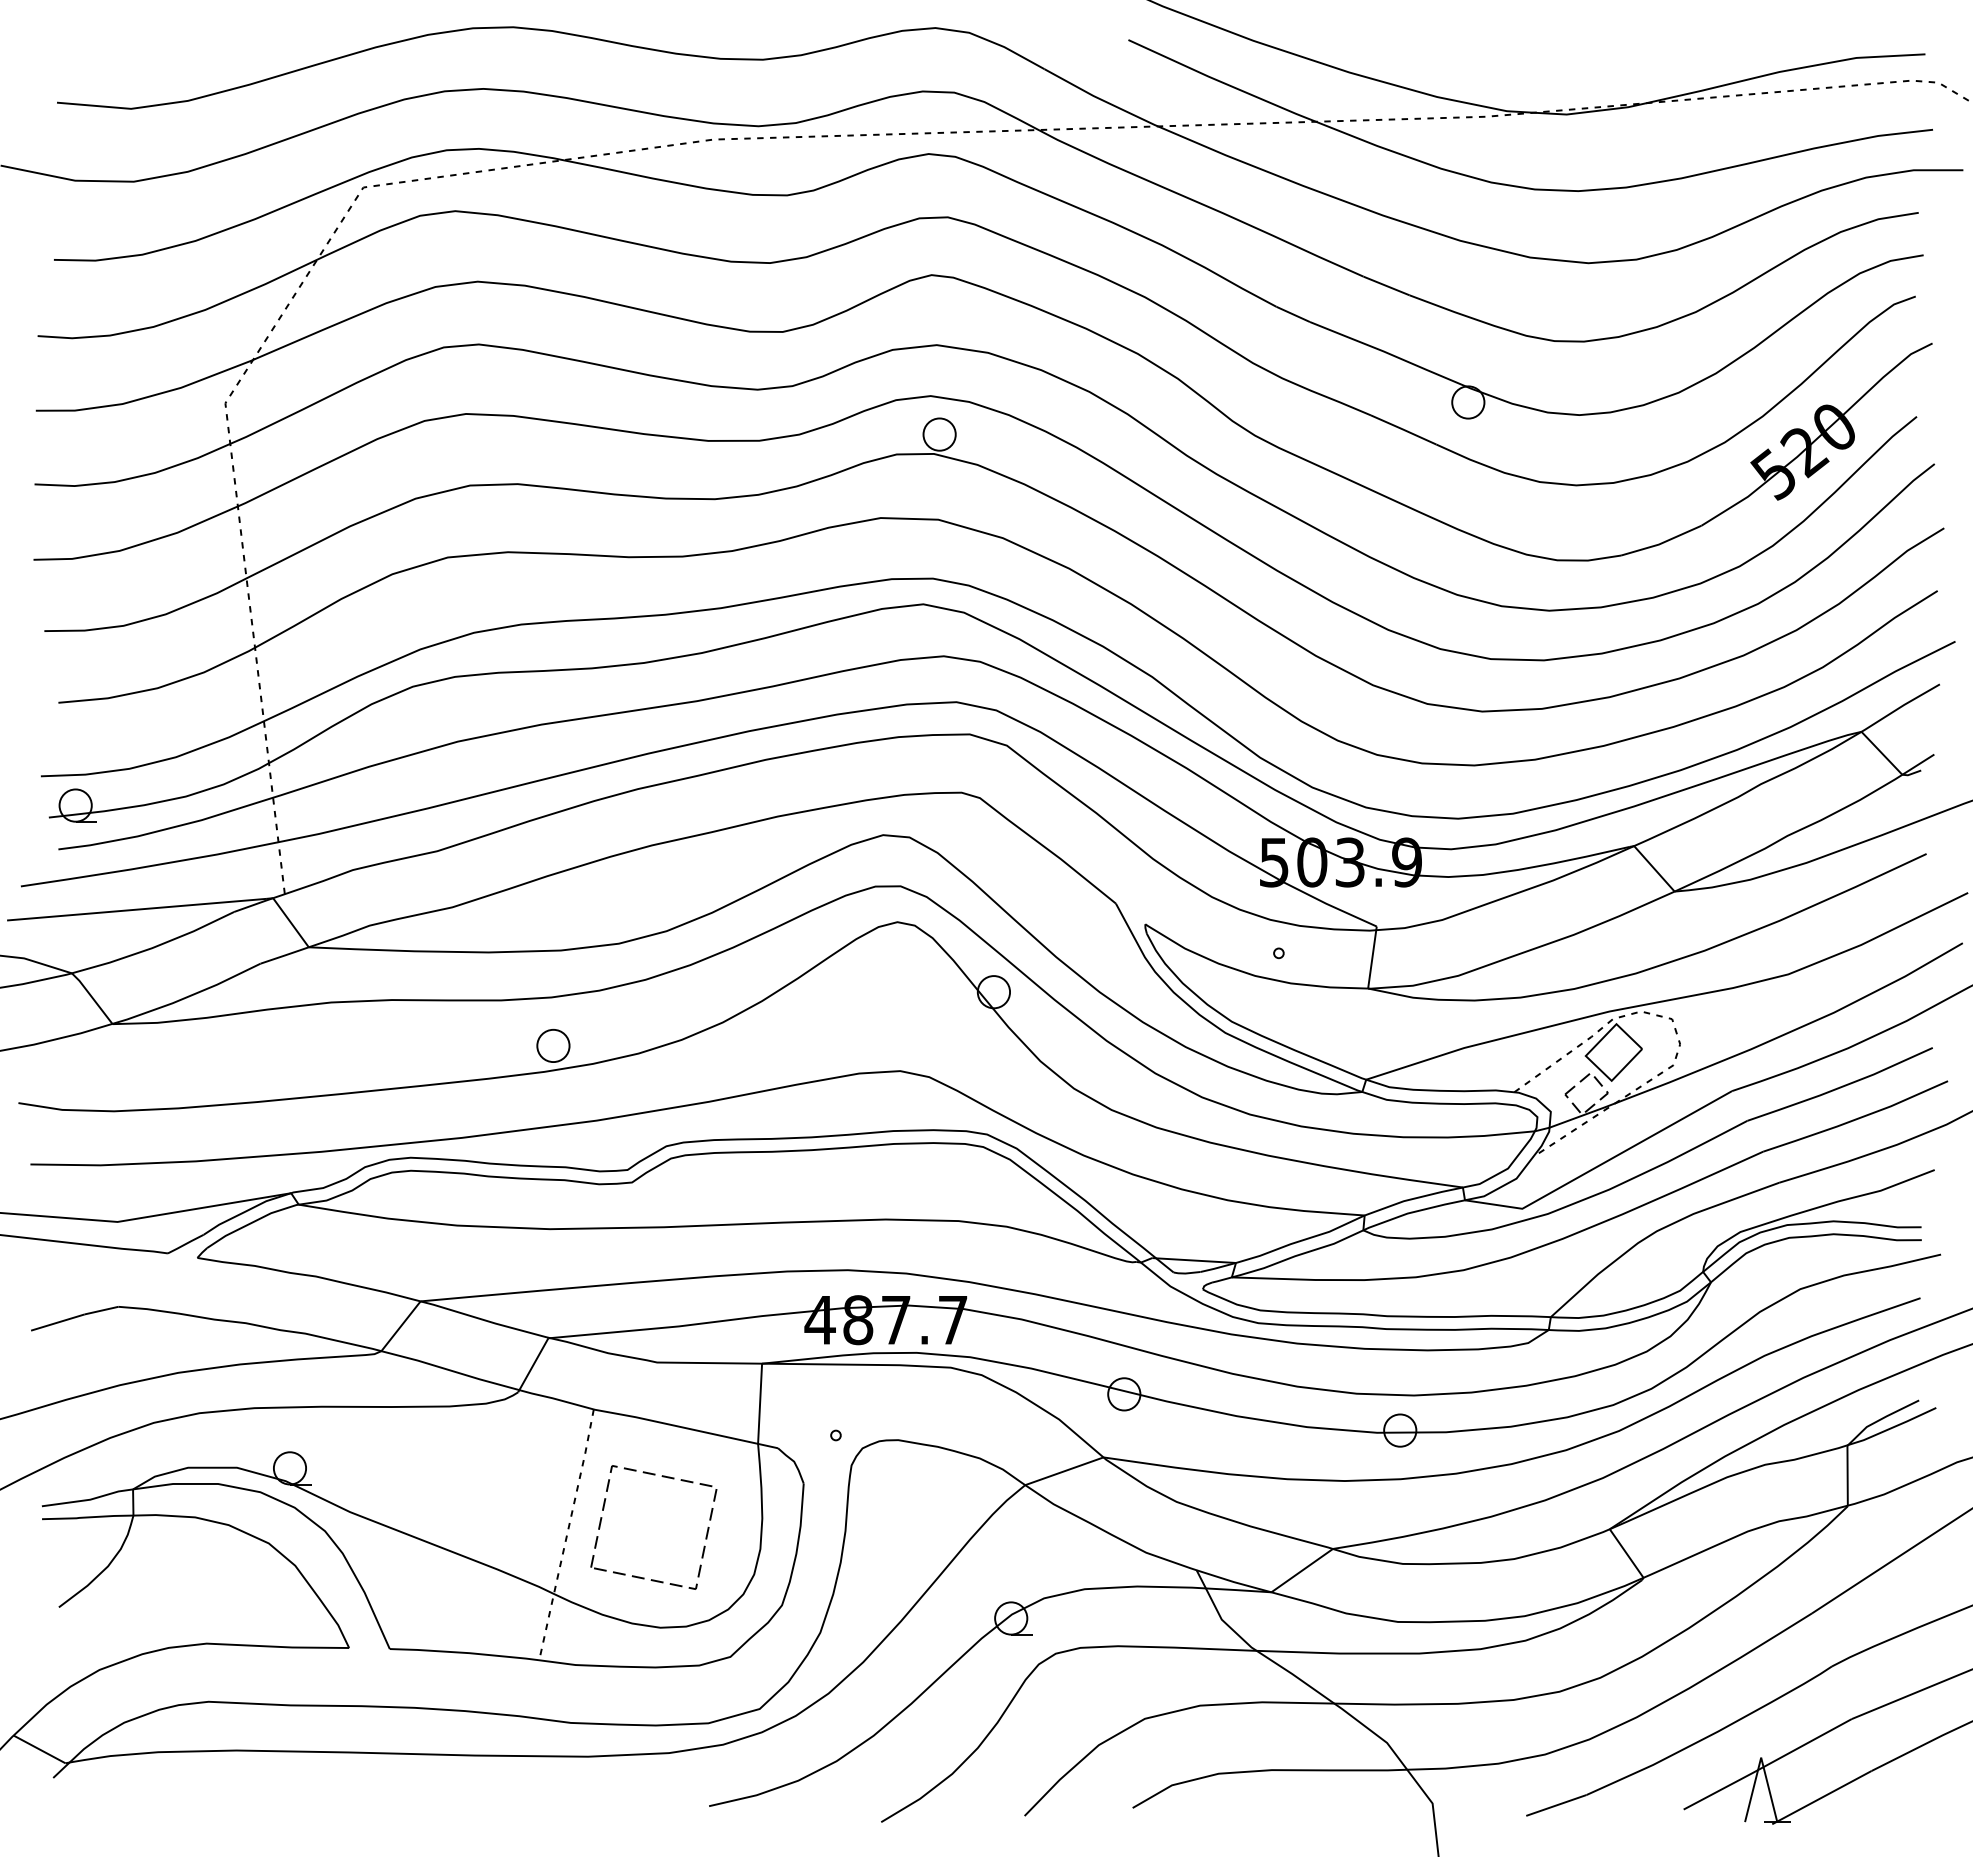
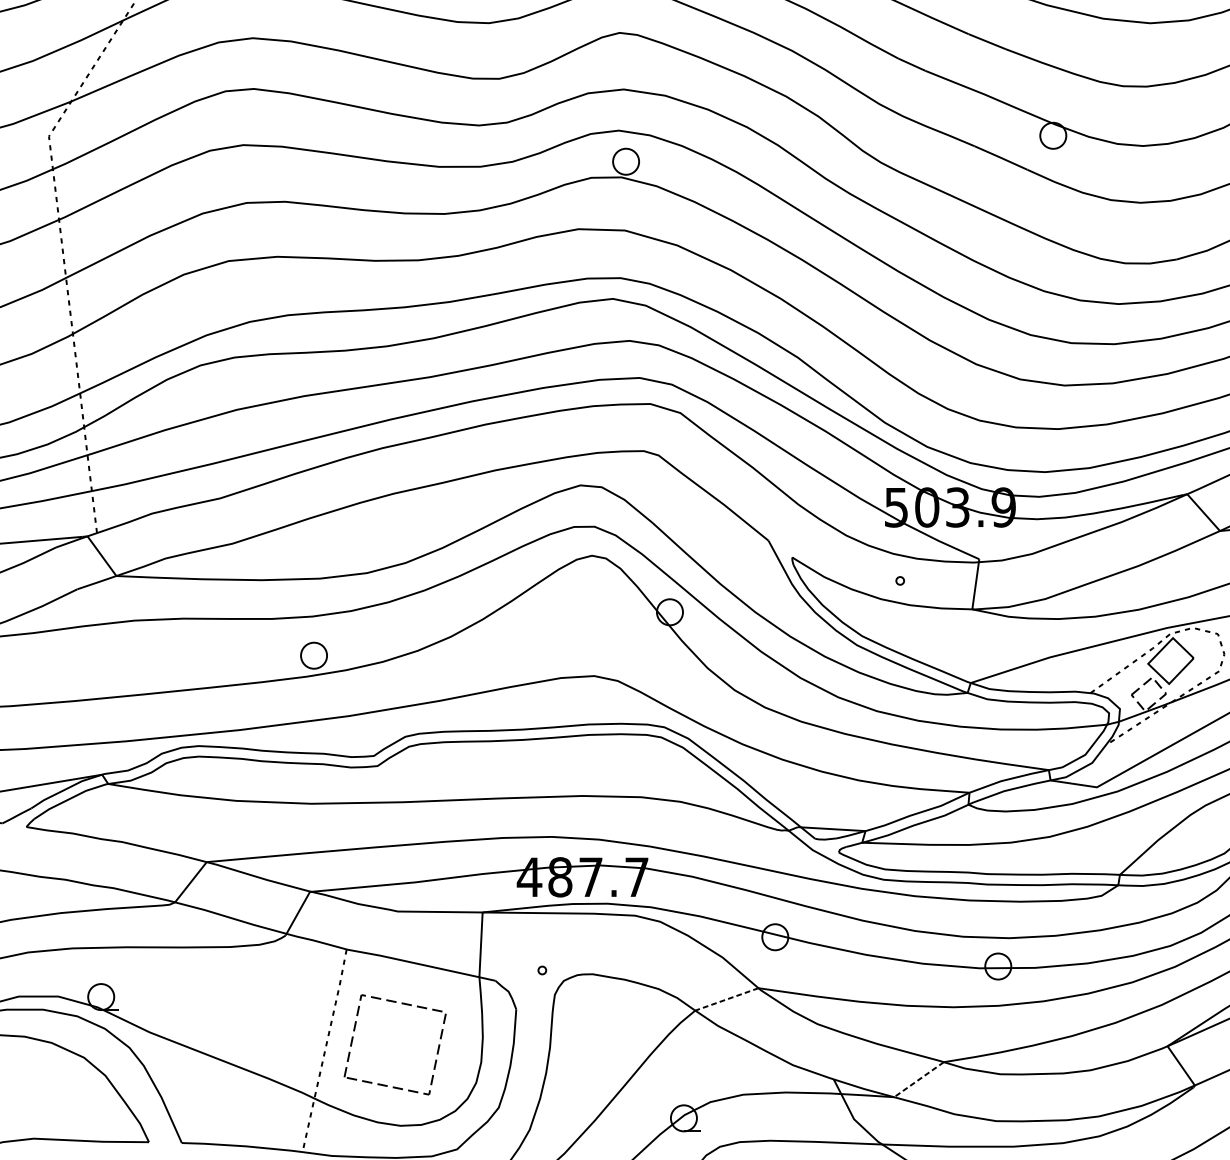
line: (1064, 1471) -> (726, 999), solid -> dashed
line: (1302, 1570) -> (919, 1079), solid -> dashed

